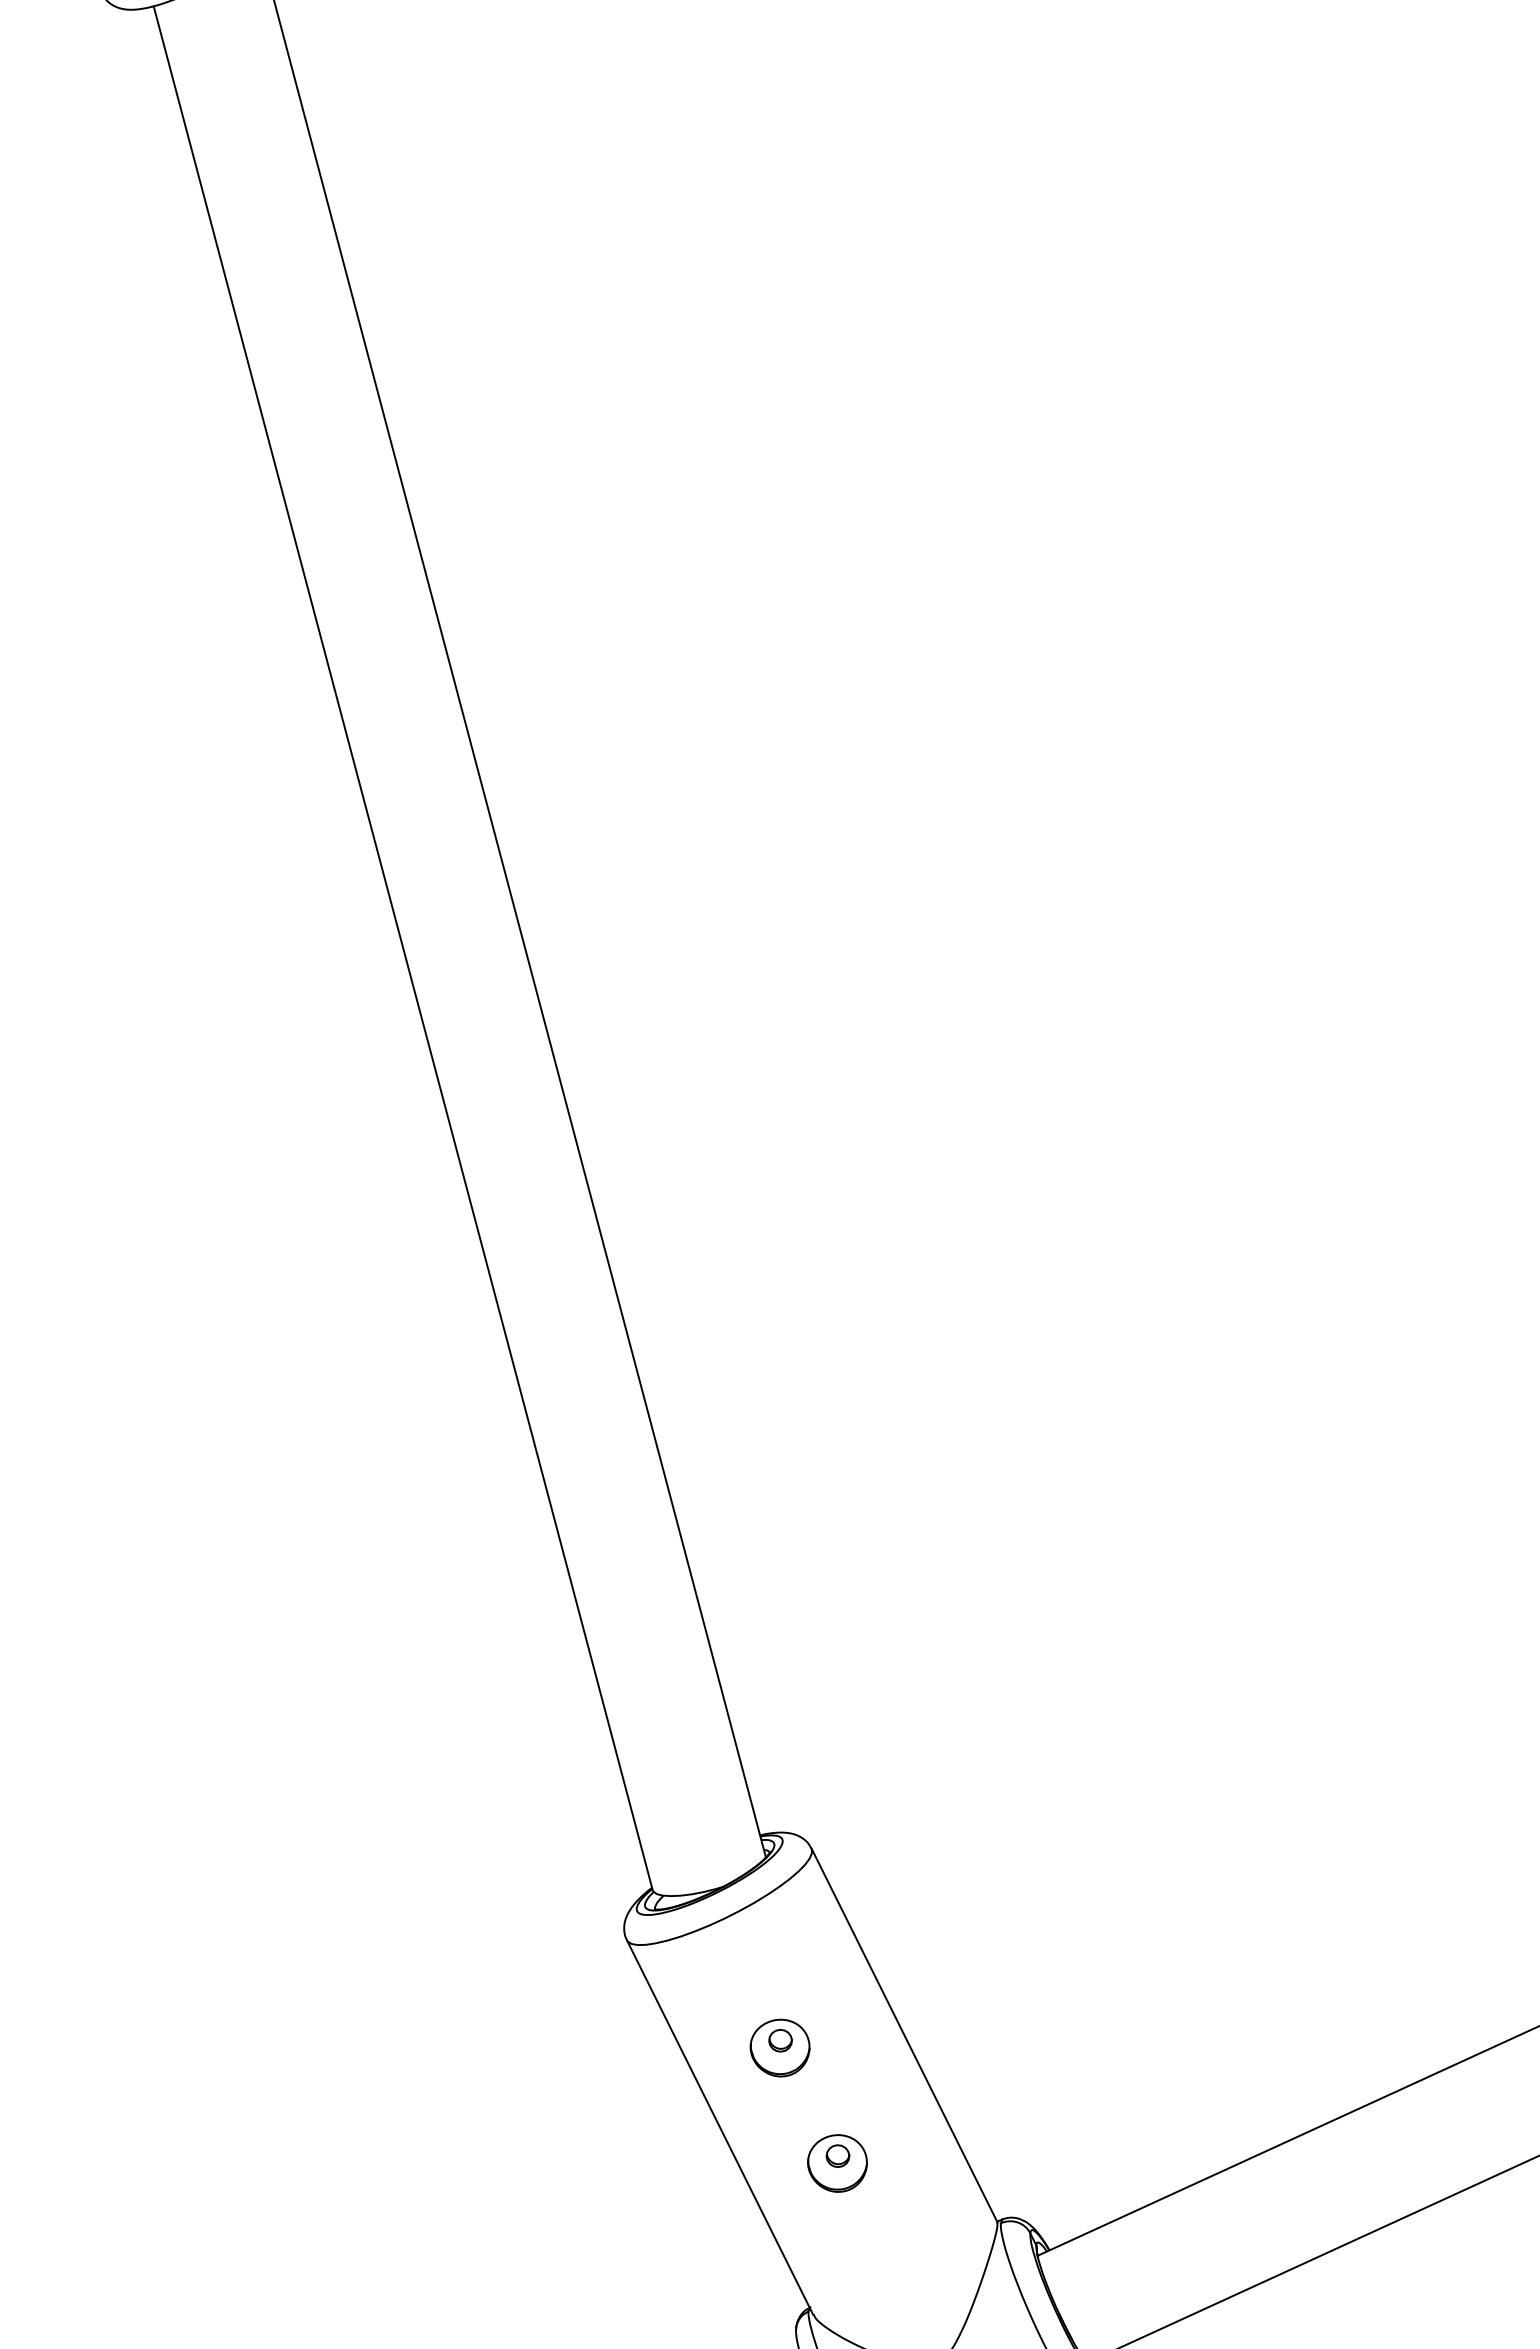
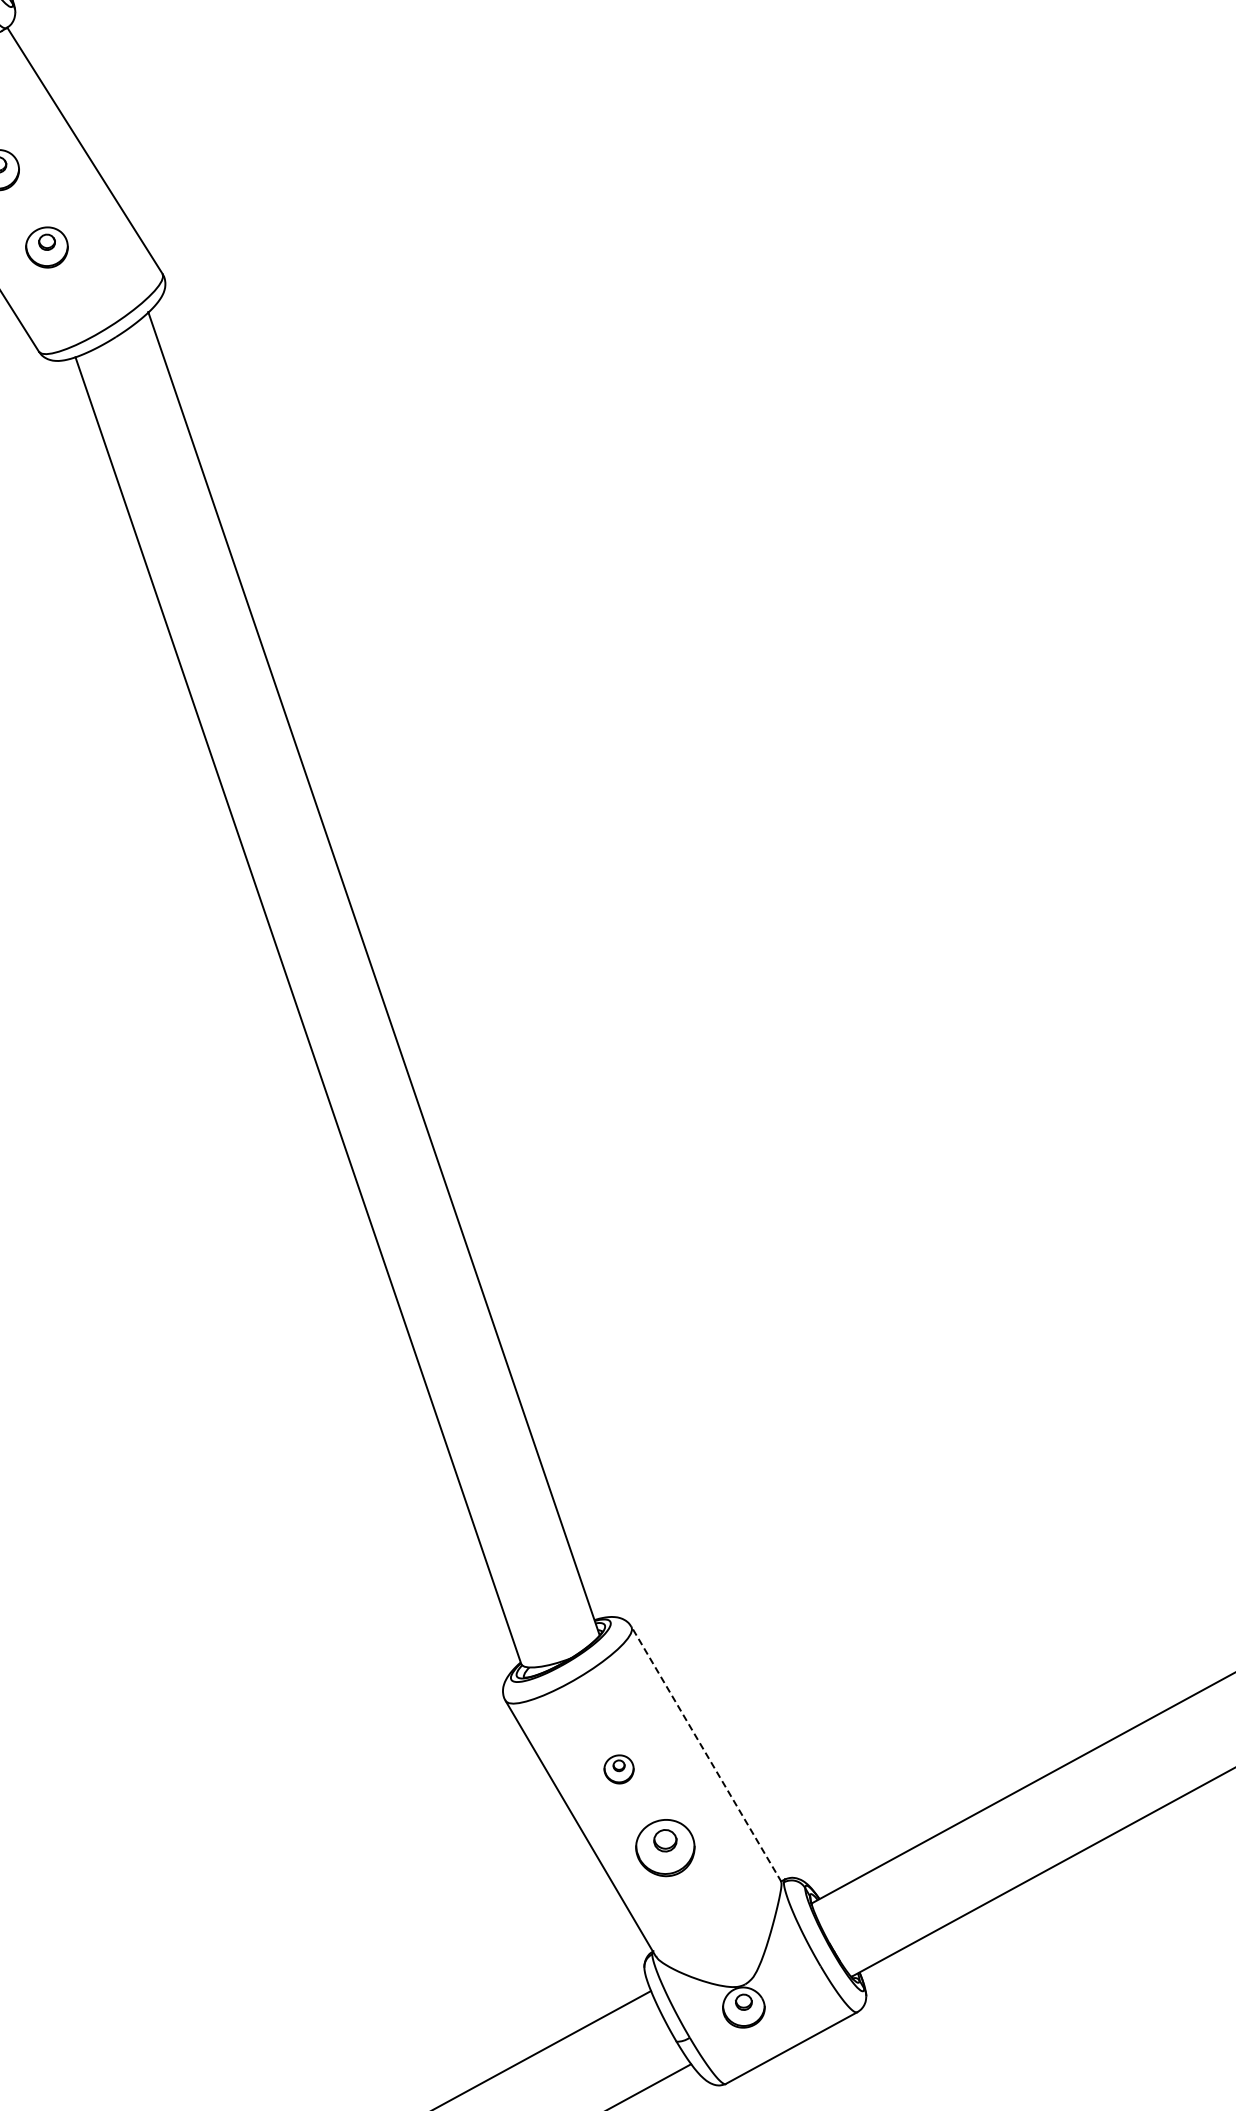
line: (904, 2035) -> (706, 1754), solid -> dashed
part: (779, 2048) -> (618, 1769), size x0.7
part: (837, 2163) -> (665, 1848), size x1.4

